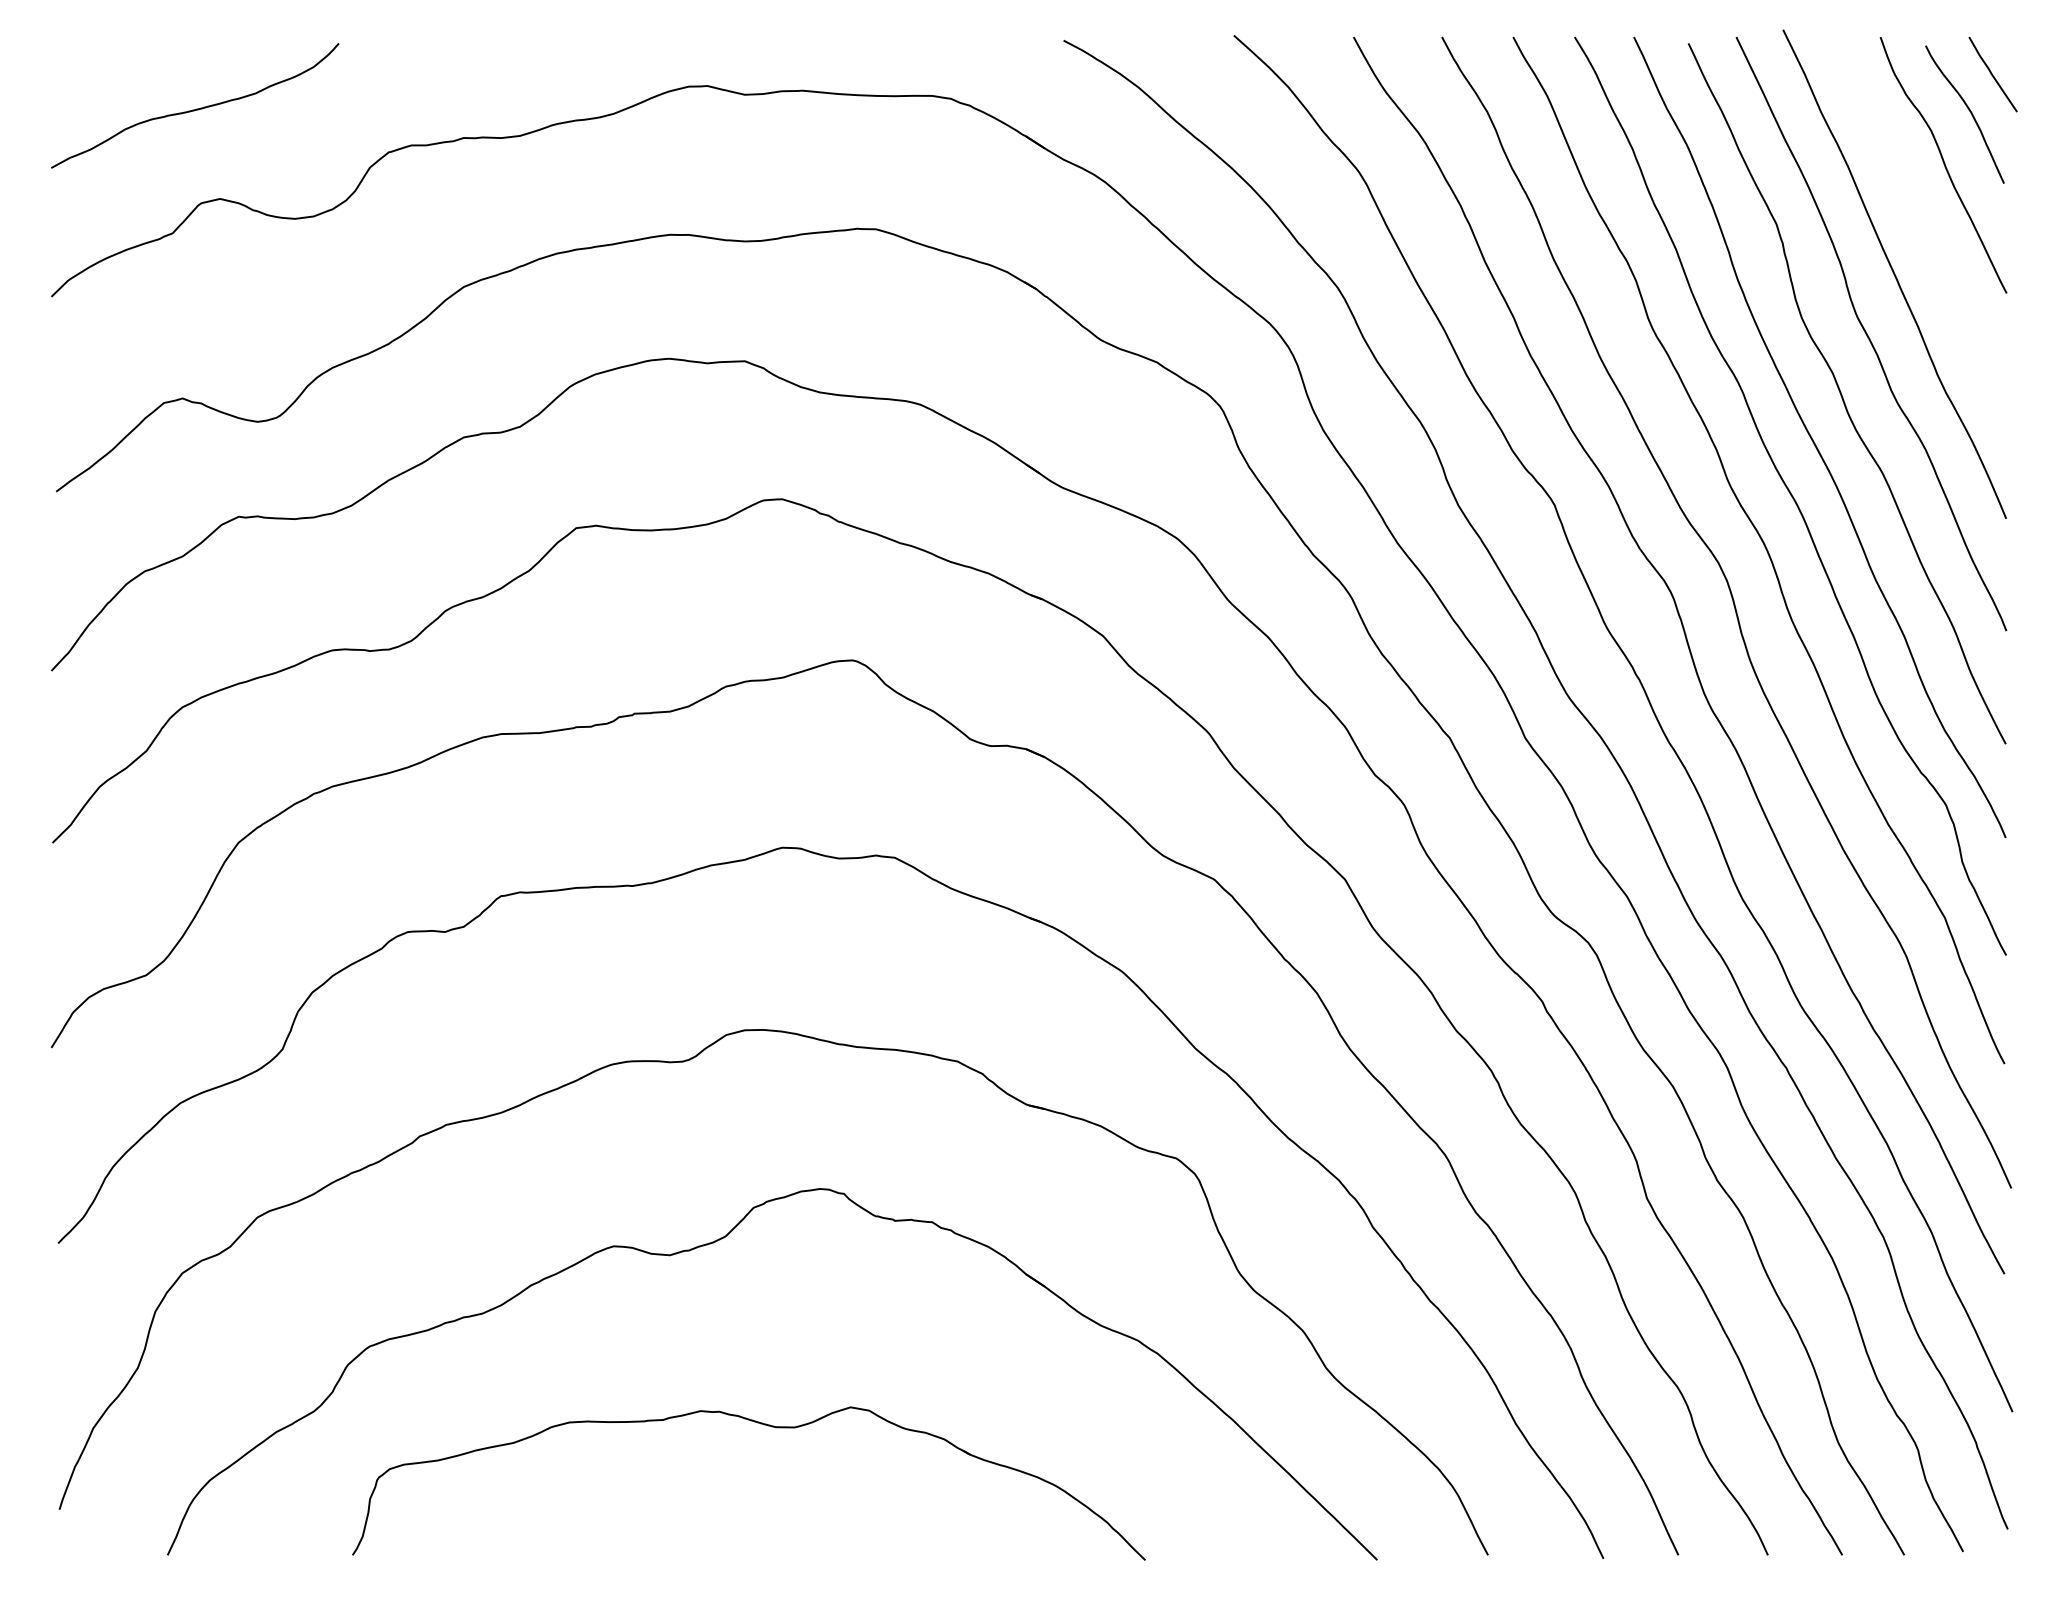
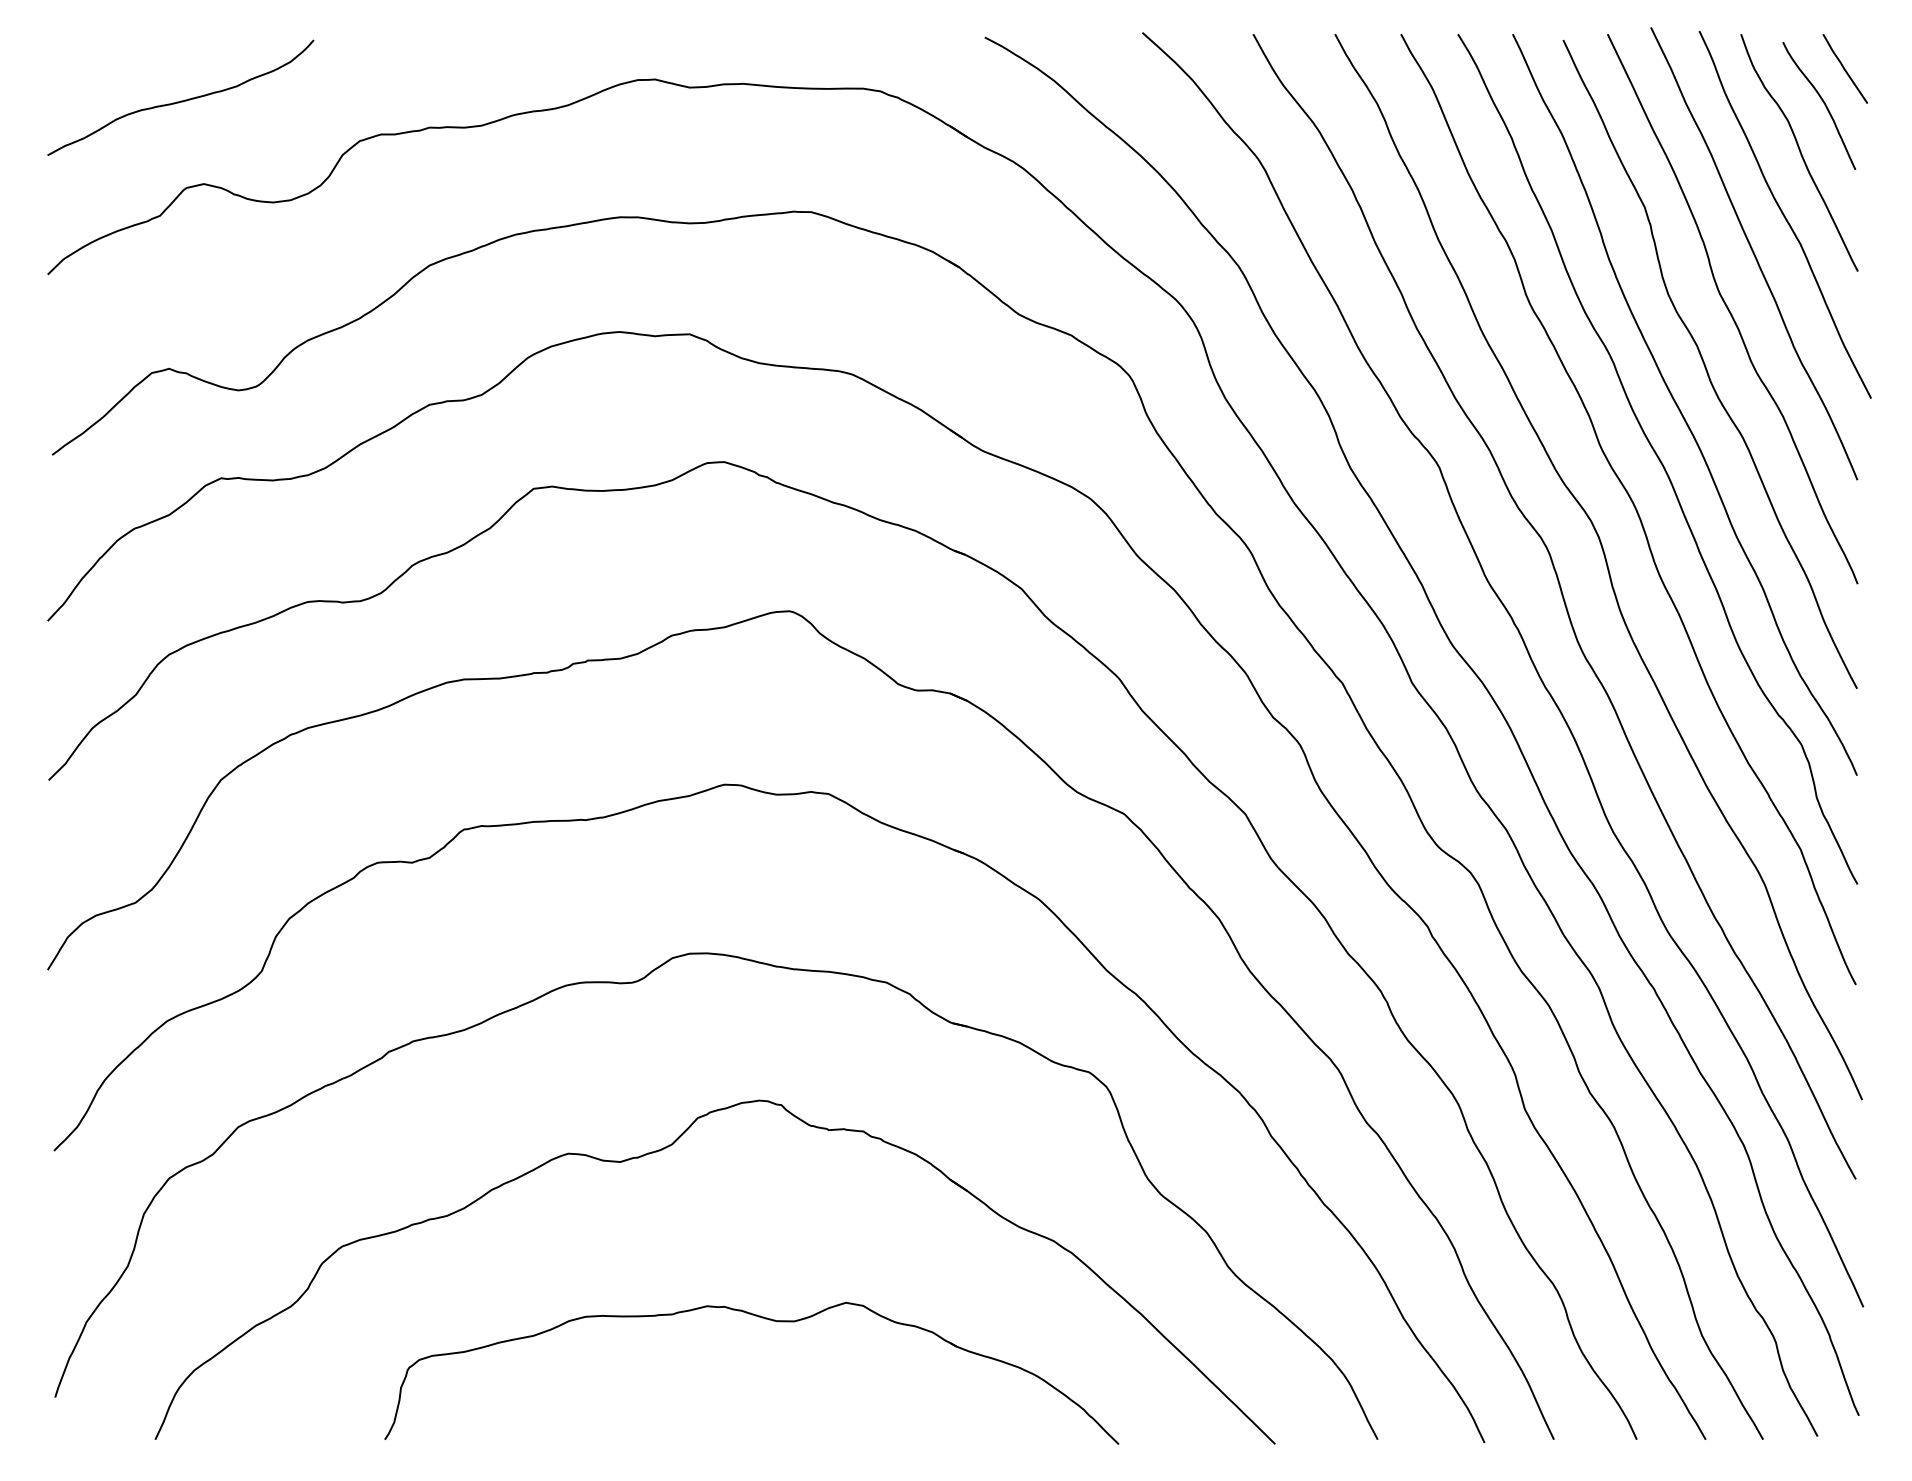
curve: (1927, 231) -> (1784, 214), added
part: (764, 1425) -> (766, 1319), moved

